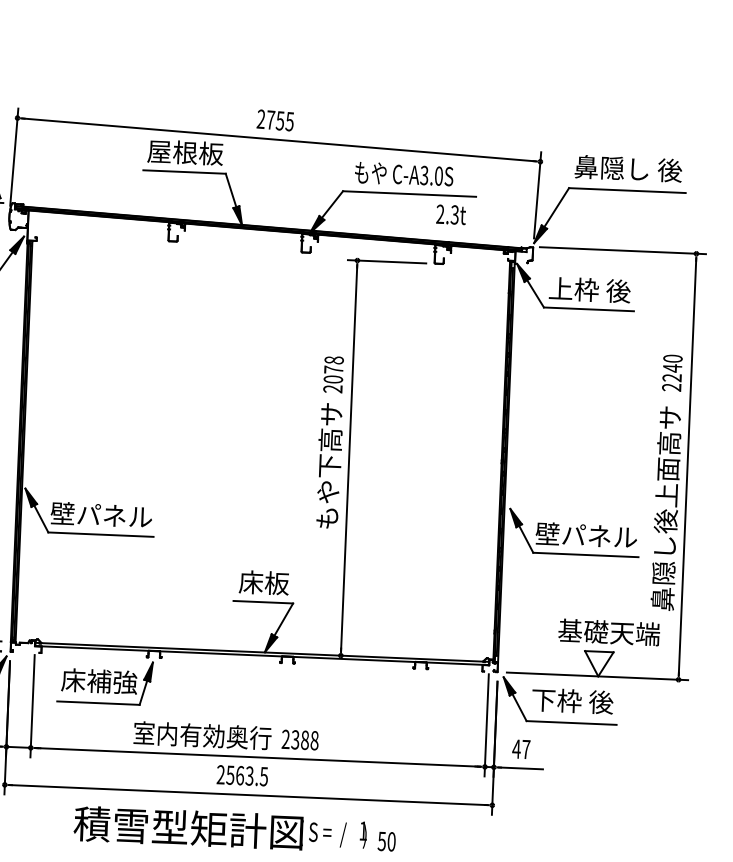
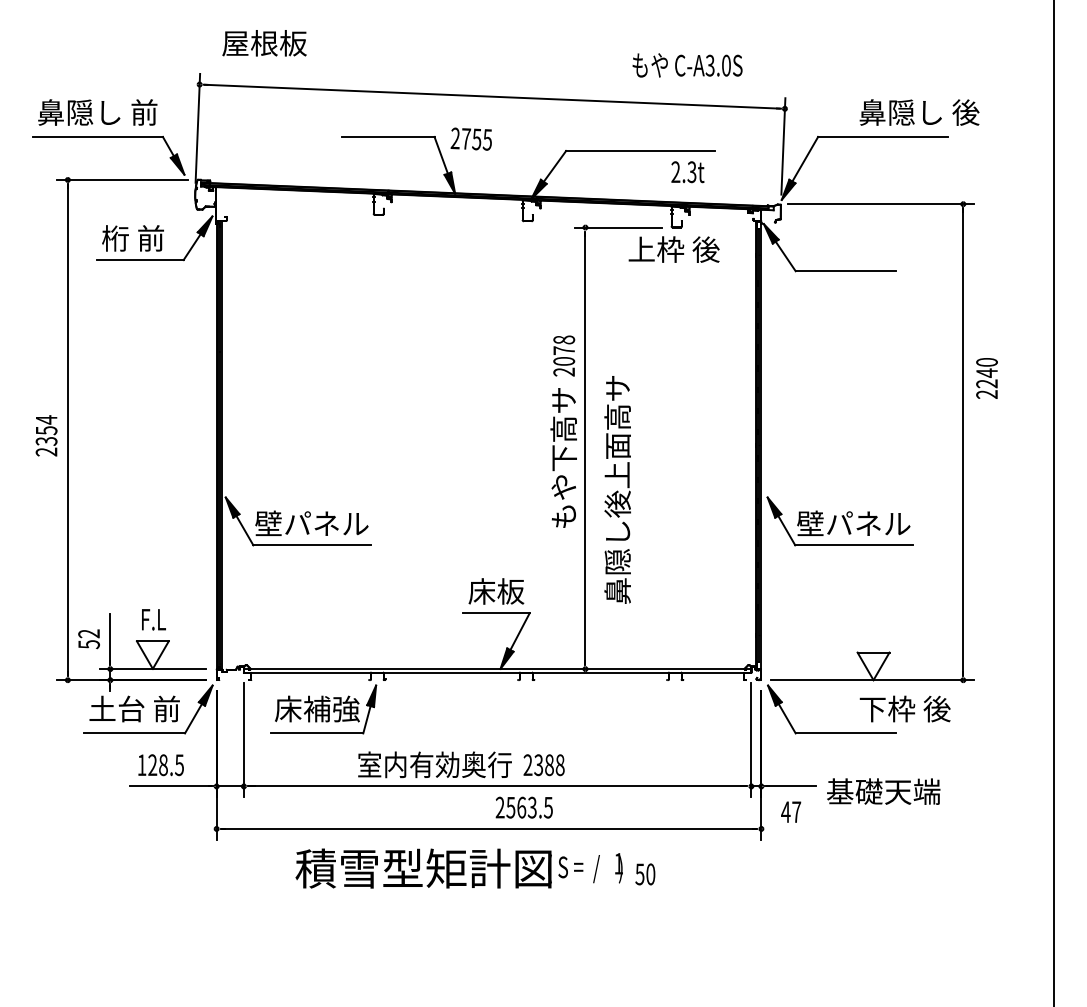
text: (274, 119) -> (470, 138), moved
text: (185, 152) -> (264, 43), moved
text: (628, 168) -> (919, 112), moved
text: (404, 174) -> (687, 65), moved
text: (589, 289) -> (673, 249), moved
text: (671, 373) -> (986, 378), moved
text: (666, 508) -> (617, 489), moved
text: (609, 632) -> (883, 791), moved
text: (572, 700) -> (904, 708), moved
text: (521, 748) -> (791, 811), moved
text: (241, 775) -> (523, 807), moved

